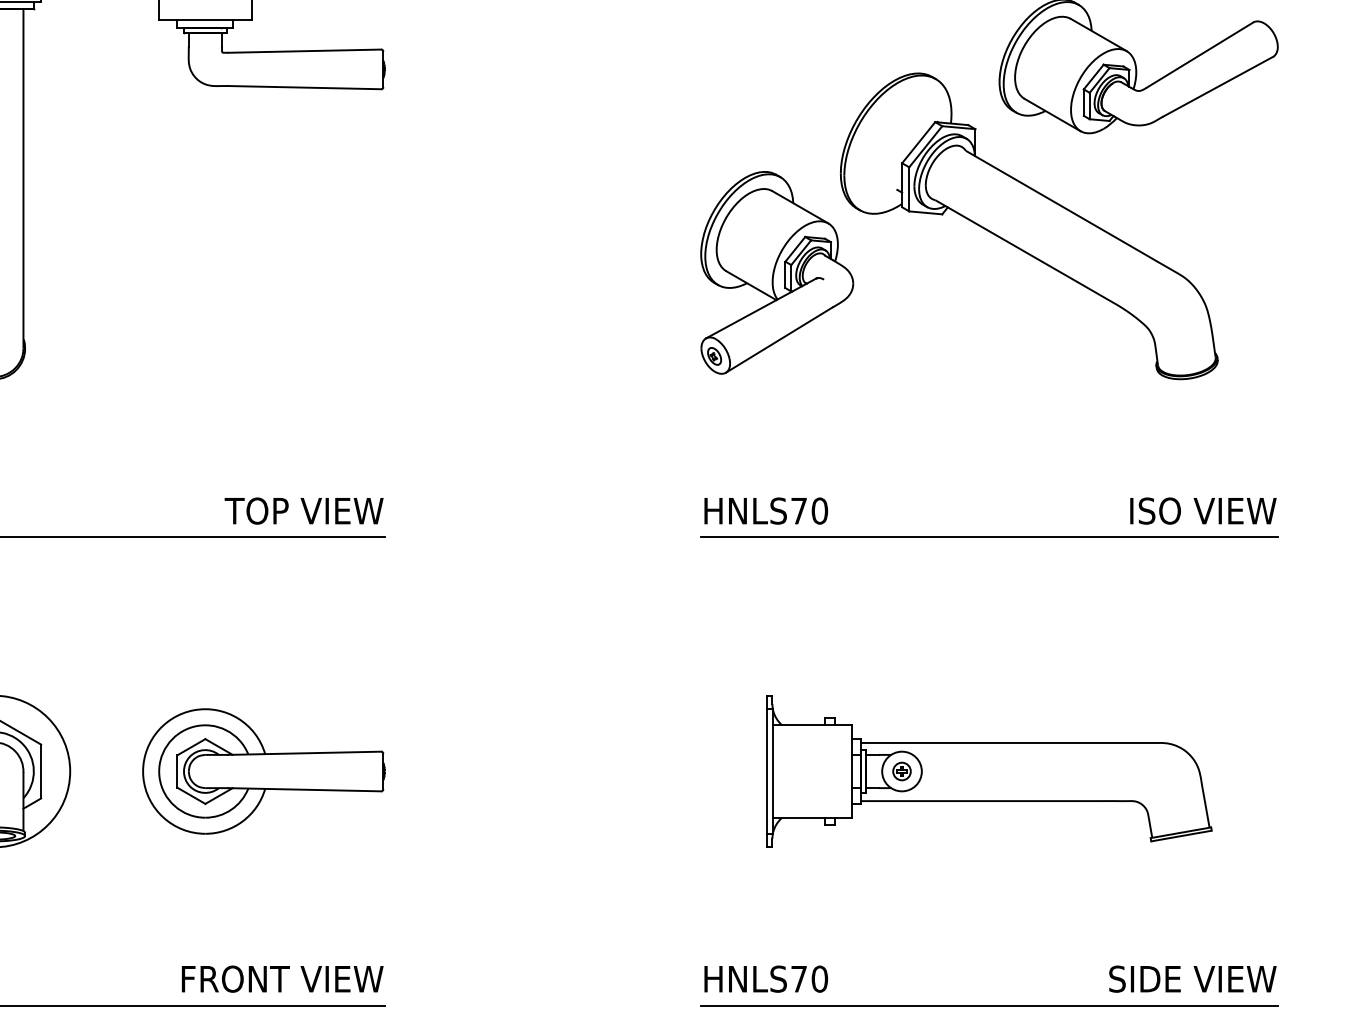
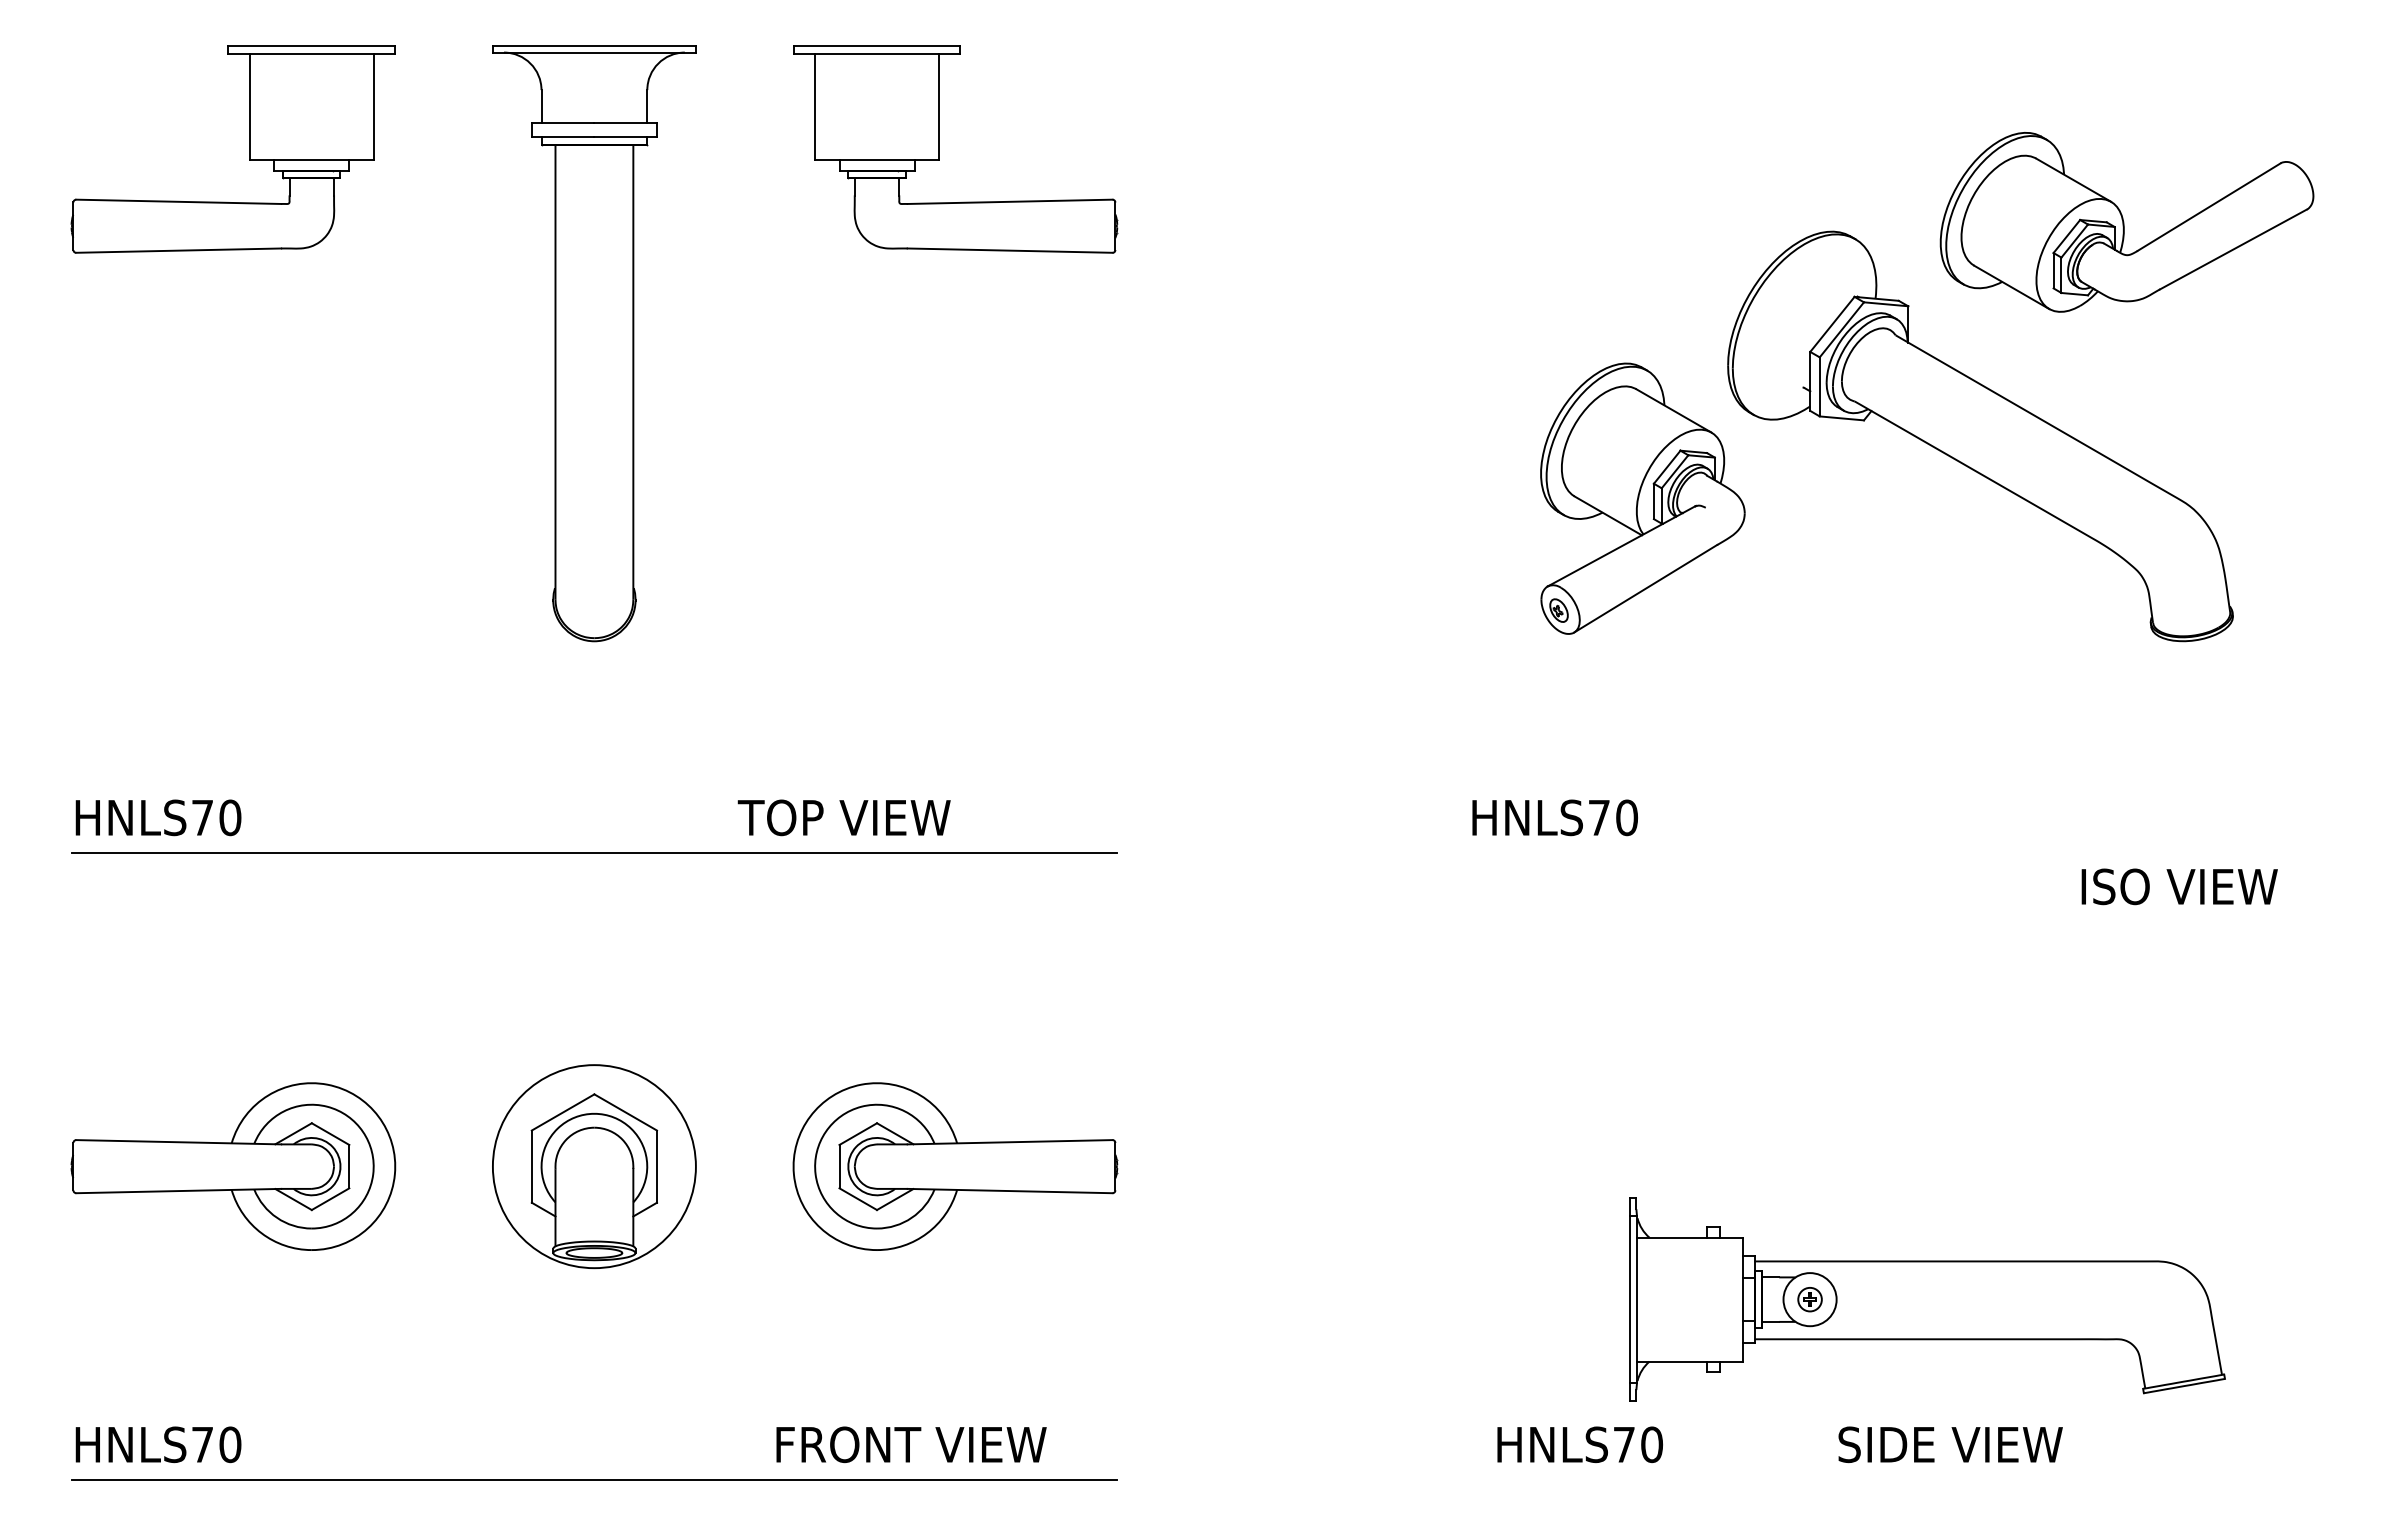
text: (303, 510) -> (843, 817), moved
text: (765, 510) -> (1554, 817), moved
text: (1203, 510) -> (2179, 886), moved
line: (989, 537) -> (1927, 853), removed
part: (989, 771) -> (1927, 1299), moved
text: (282, 978) -> (911, 1444), moved
text: (765, 978) -> (1579, 1444), moved
text: (1192, 978) -> (1950, 1444), moved
line: (989, 1005) -> (1927, 1480), removed

